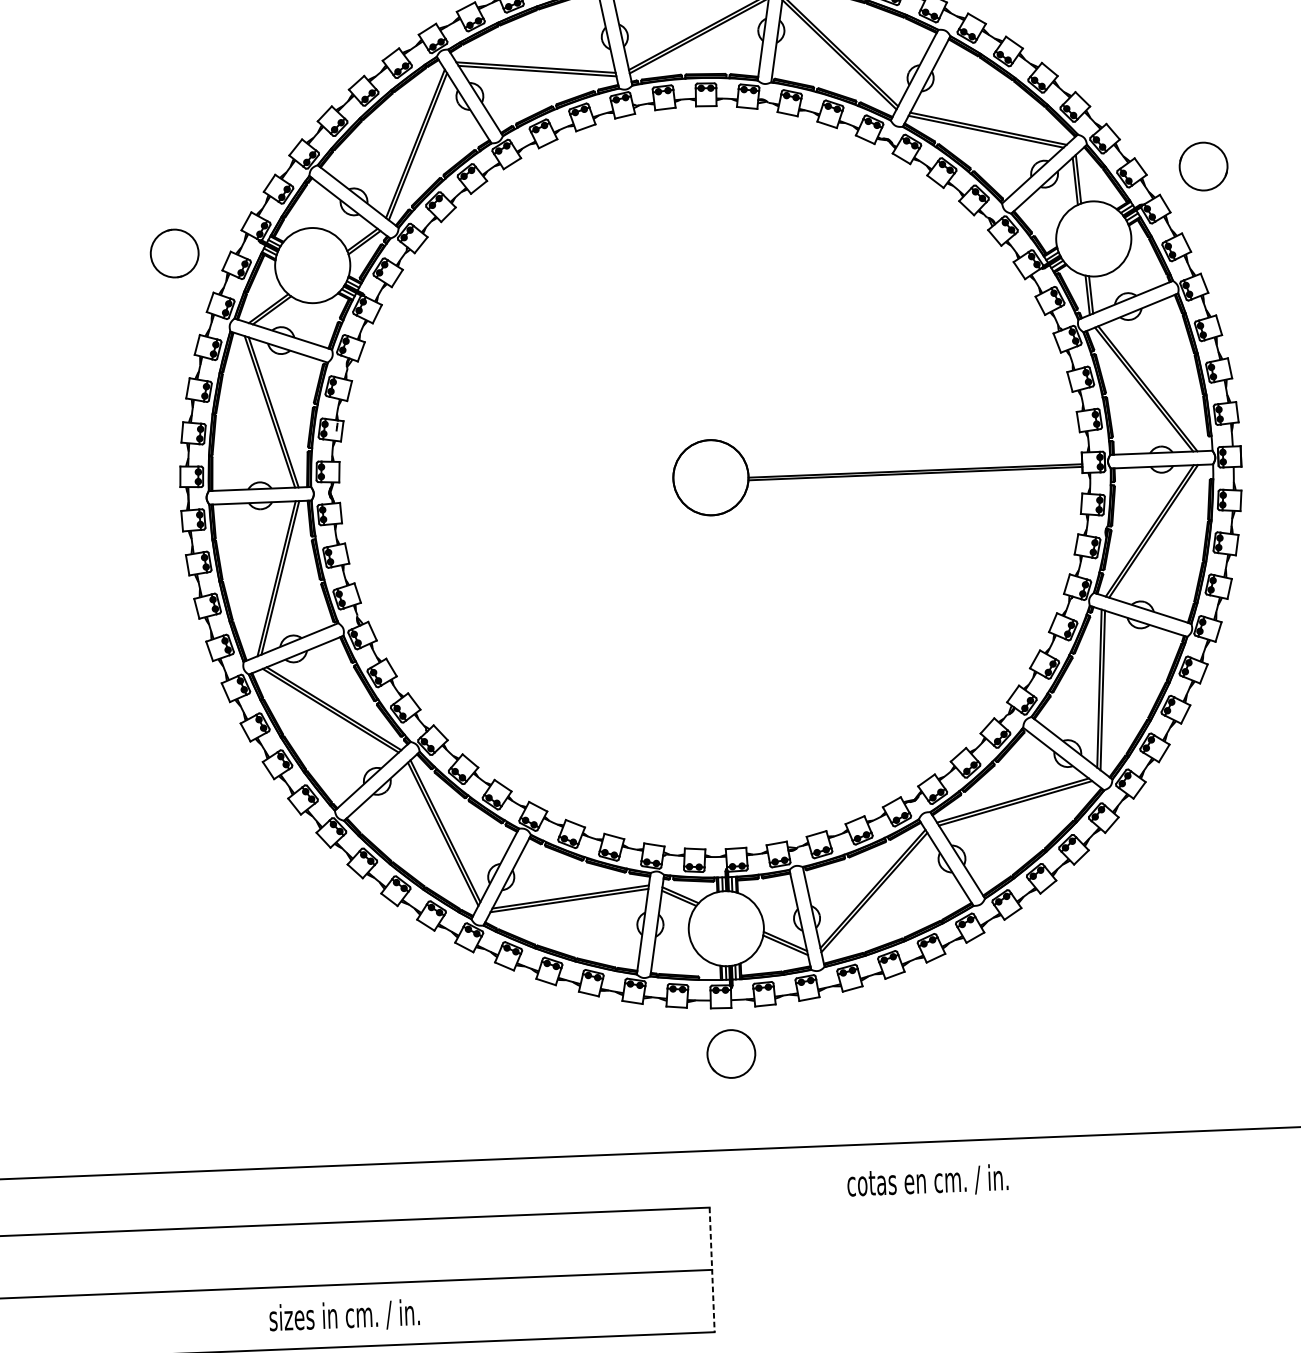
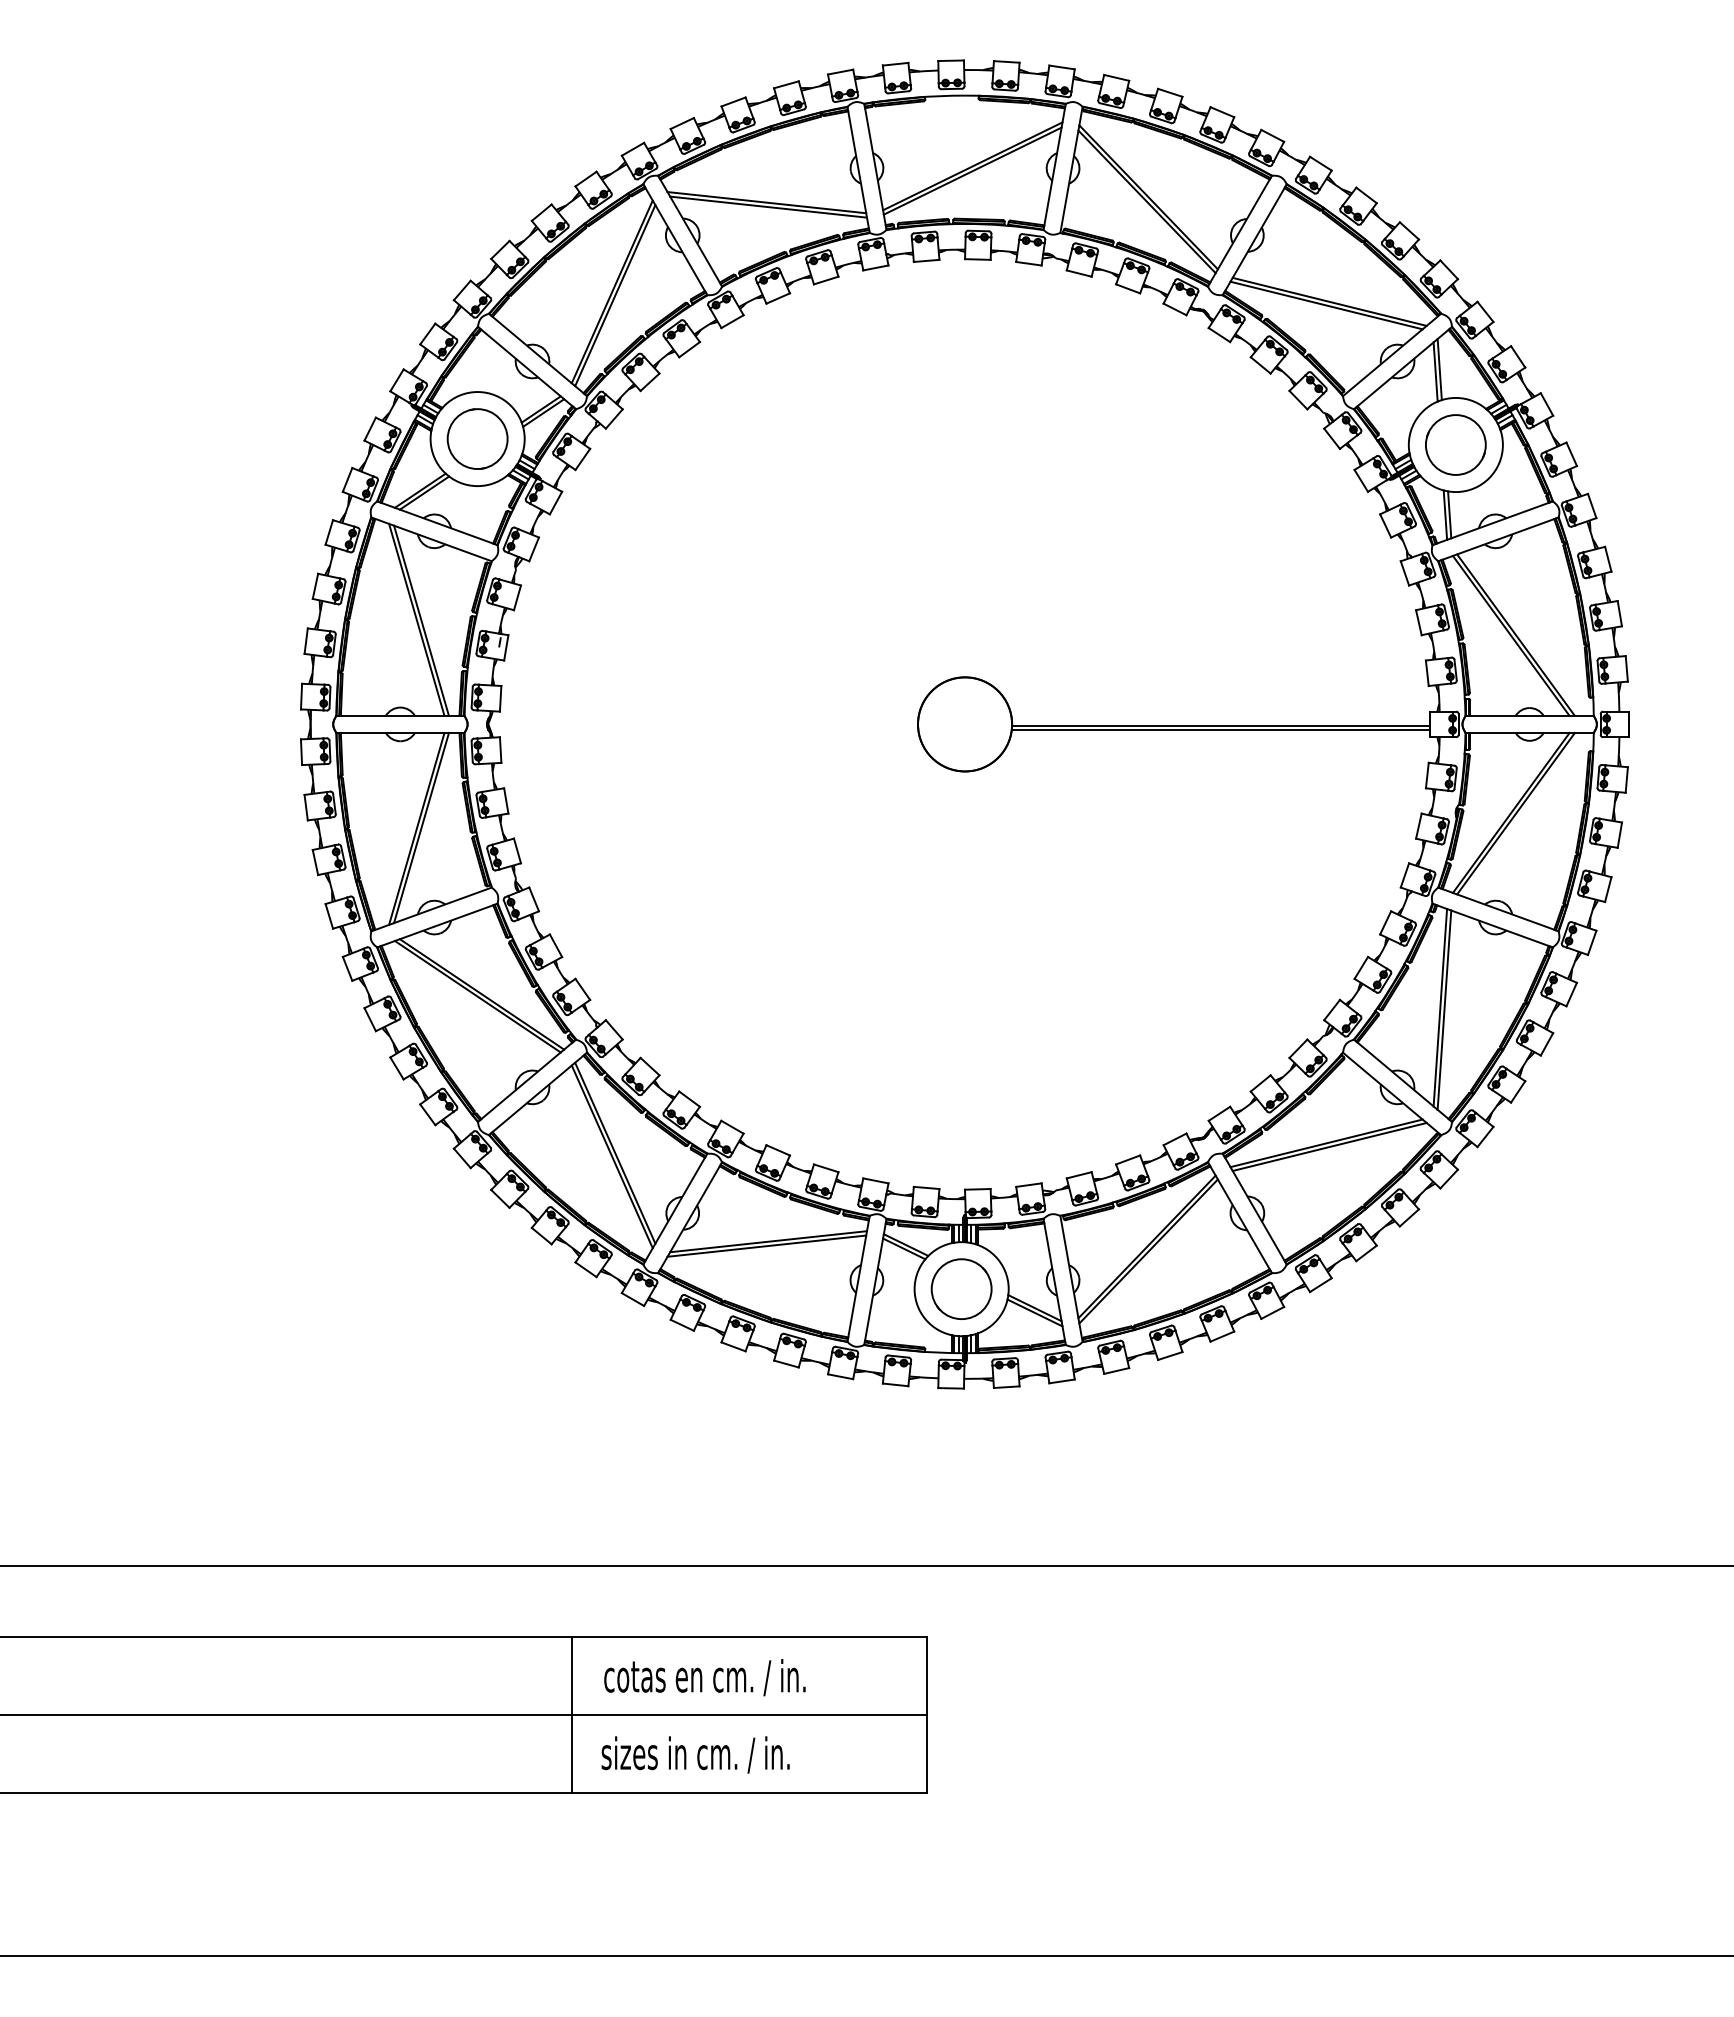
circle: (1203, 166) -> (1455, 444), moved
part: (174, 253) -> (477, 438), moved
part: (731, 1053) -> (961, 1288), moved
text: (927, 1181) -> (704, 1677), moved
line: (711, 1270) -> (926, 1715), dashed -> solid
line: (428, 1281) -> (571, 1715), added
text: (344, 1316) -> (695, 1754), moved

